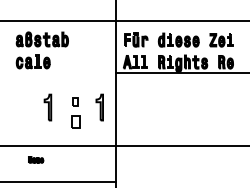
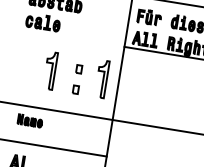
part: (47, 107) -> (50, 70), size x1.43
part: (99, 107) -> (101, 79), size x1.43
part: (75, 121) -> (75, 89), size x0.62
part: (35, 159) -> (29, 120), size x1.67

